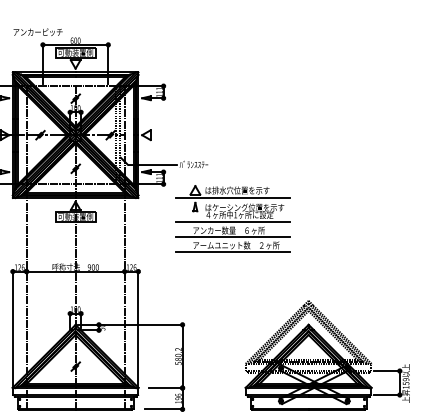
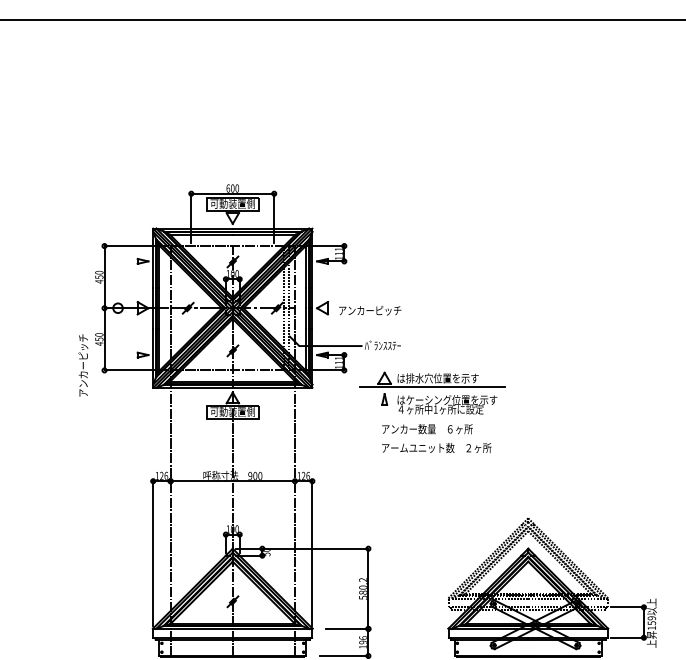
text: (38, 32) -> (370, 310), moved
line: (233, 222) -> (432, 418), removed
line: (233, 237) -> (432, 437), removed
line: (233, 252) -> (432, 456), removed

